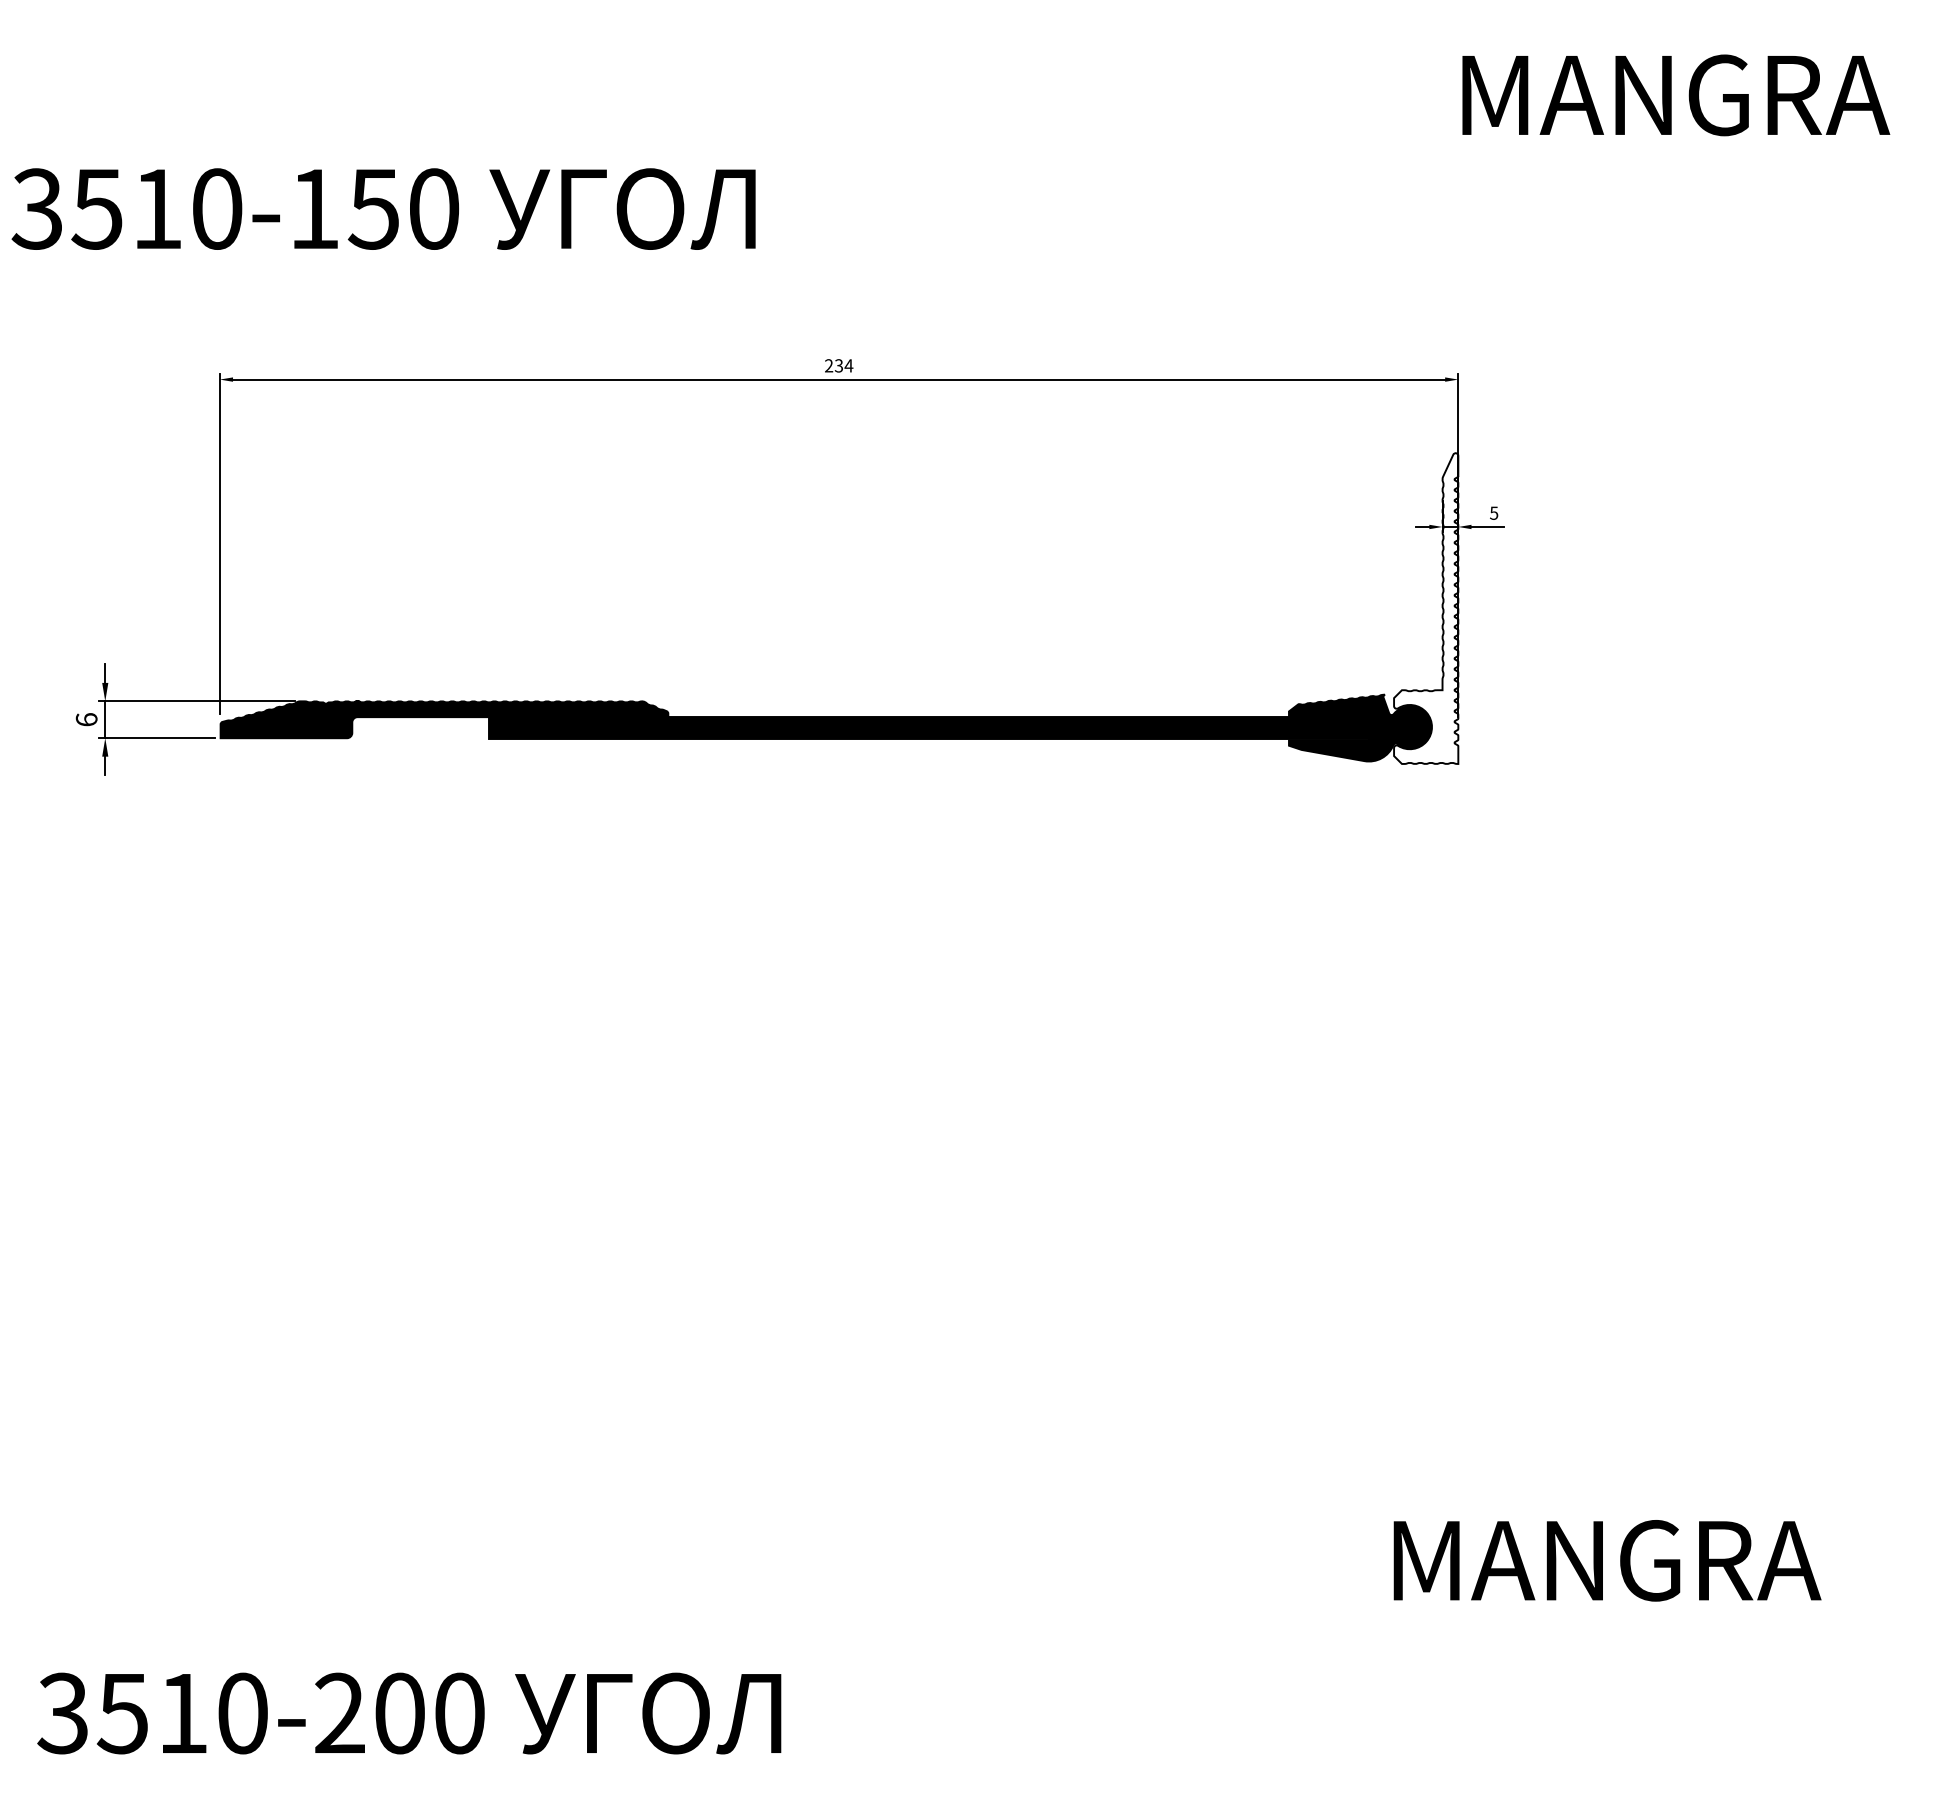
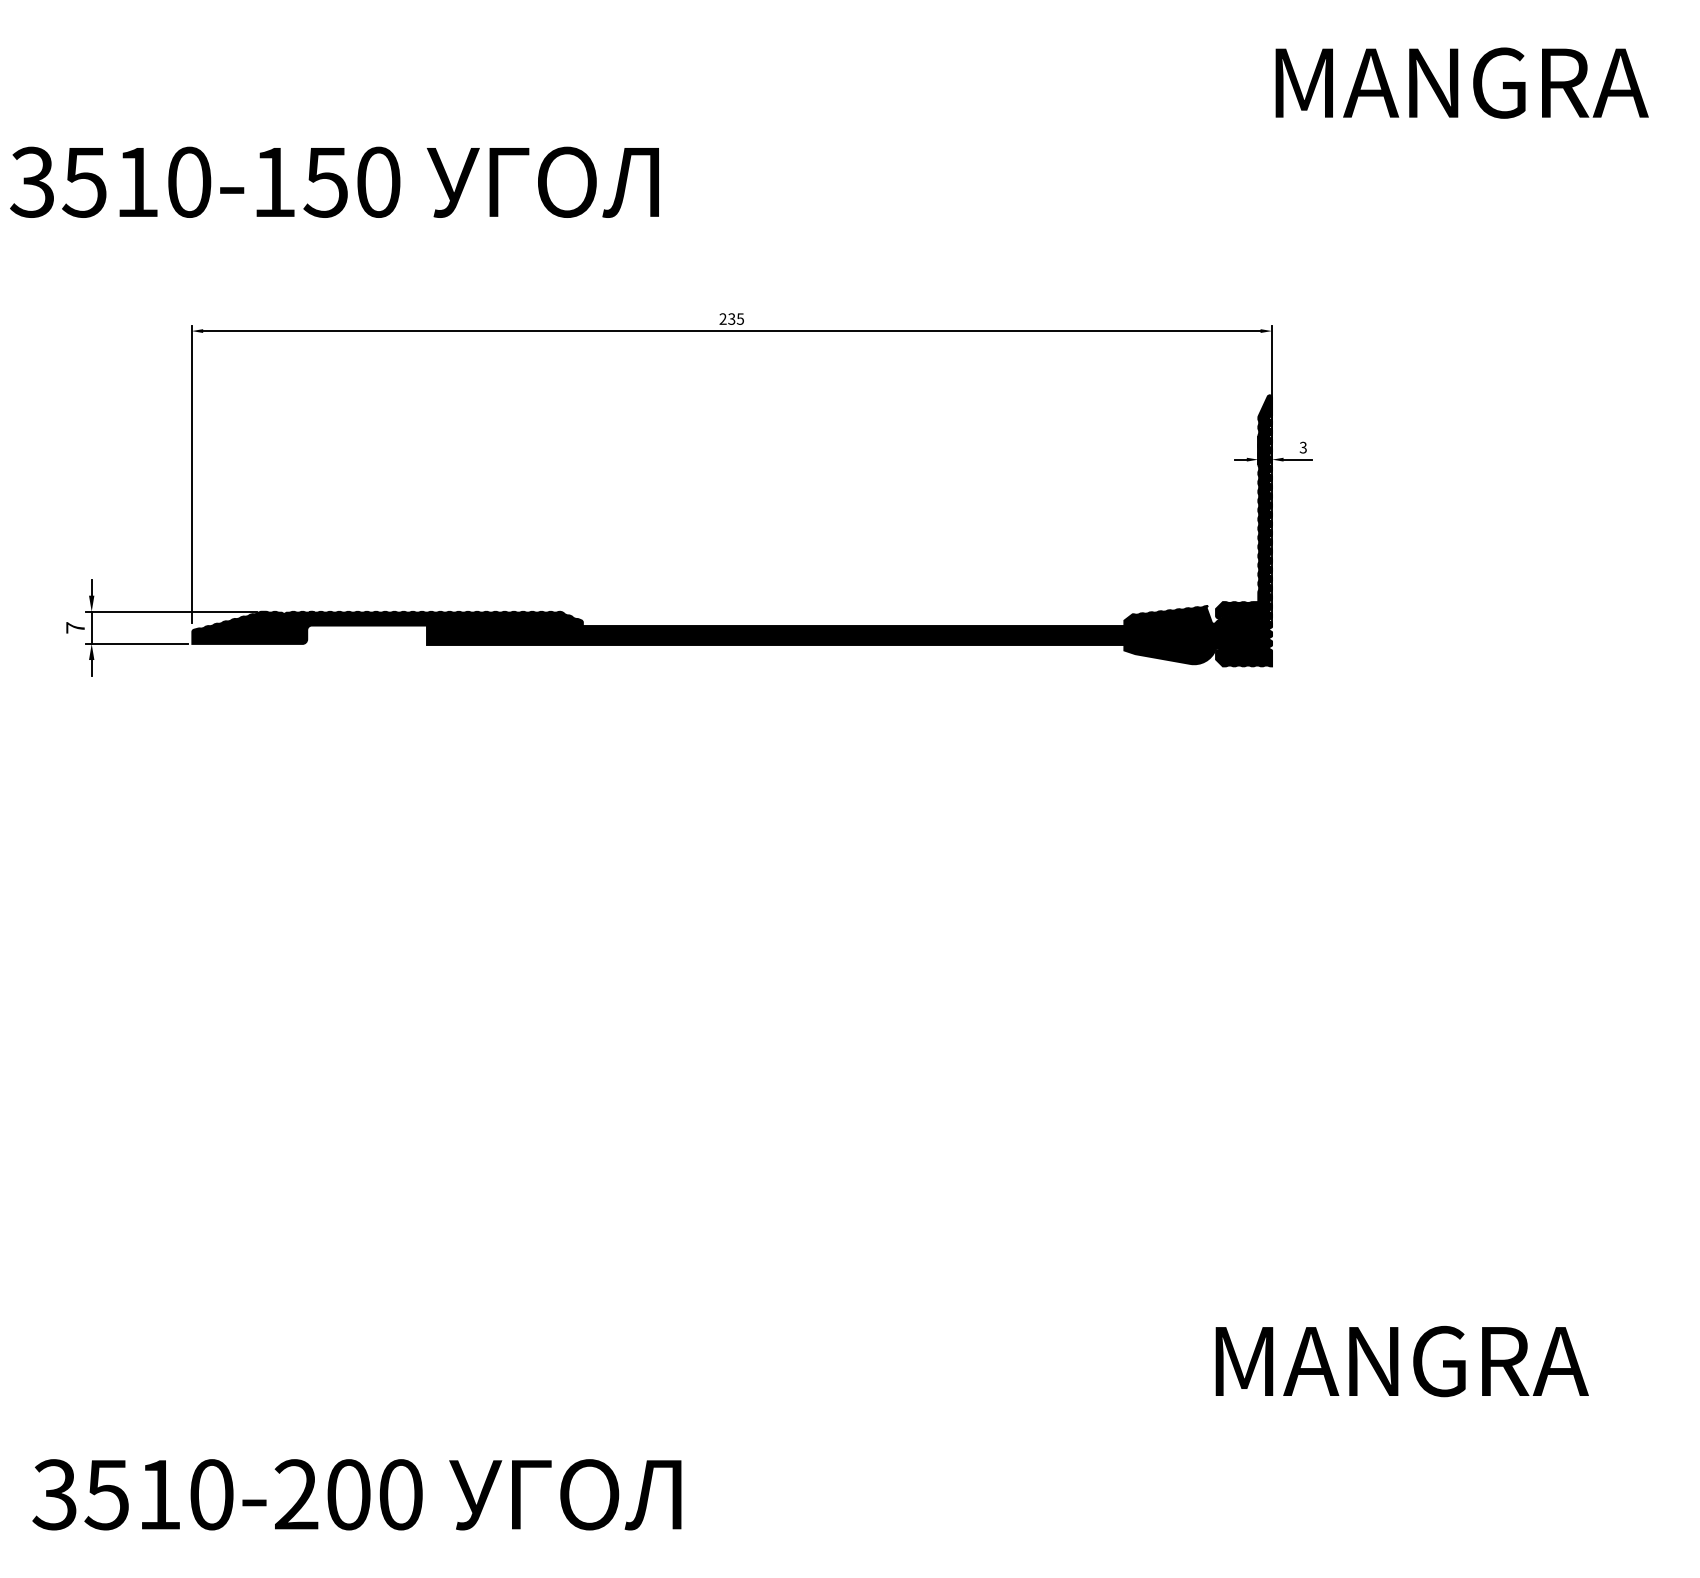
text: (848, 365) -> (740, 318), 234 -> 235
text: (1494, 511) -> (1303, 446), 5 -> 3
fill: (1426, 608) -> (1244, 530), added
text: (86, 719) -> (75, 627), 6 -> 7

